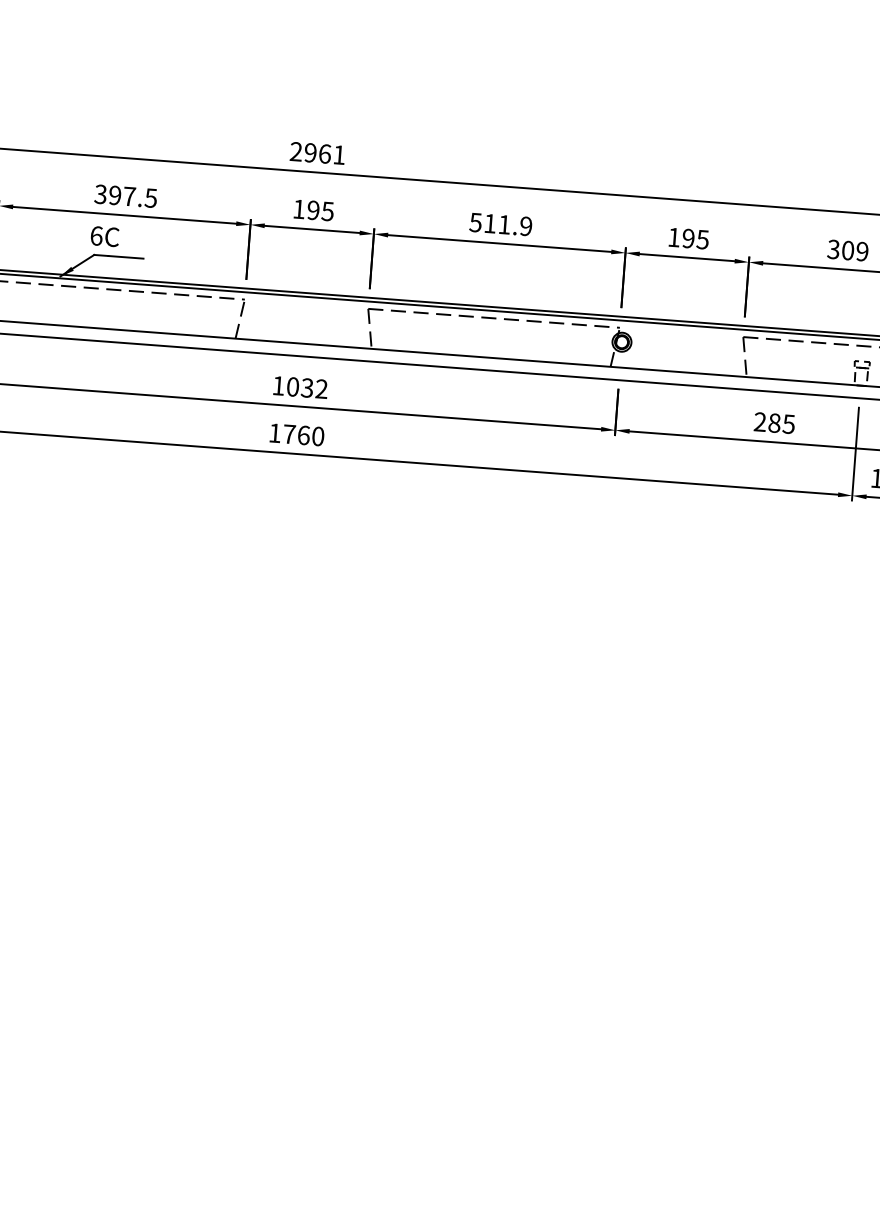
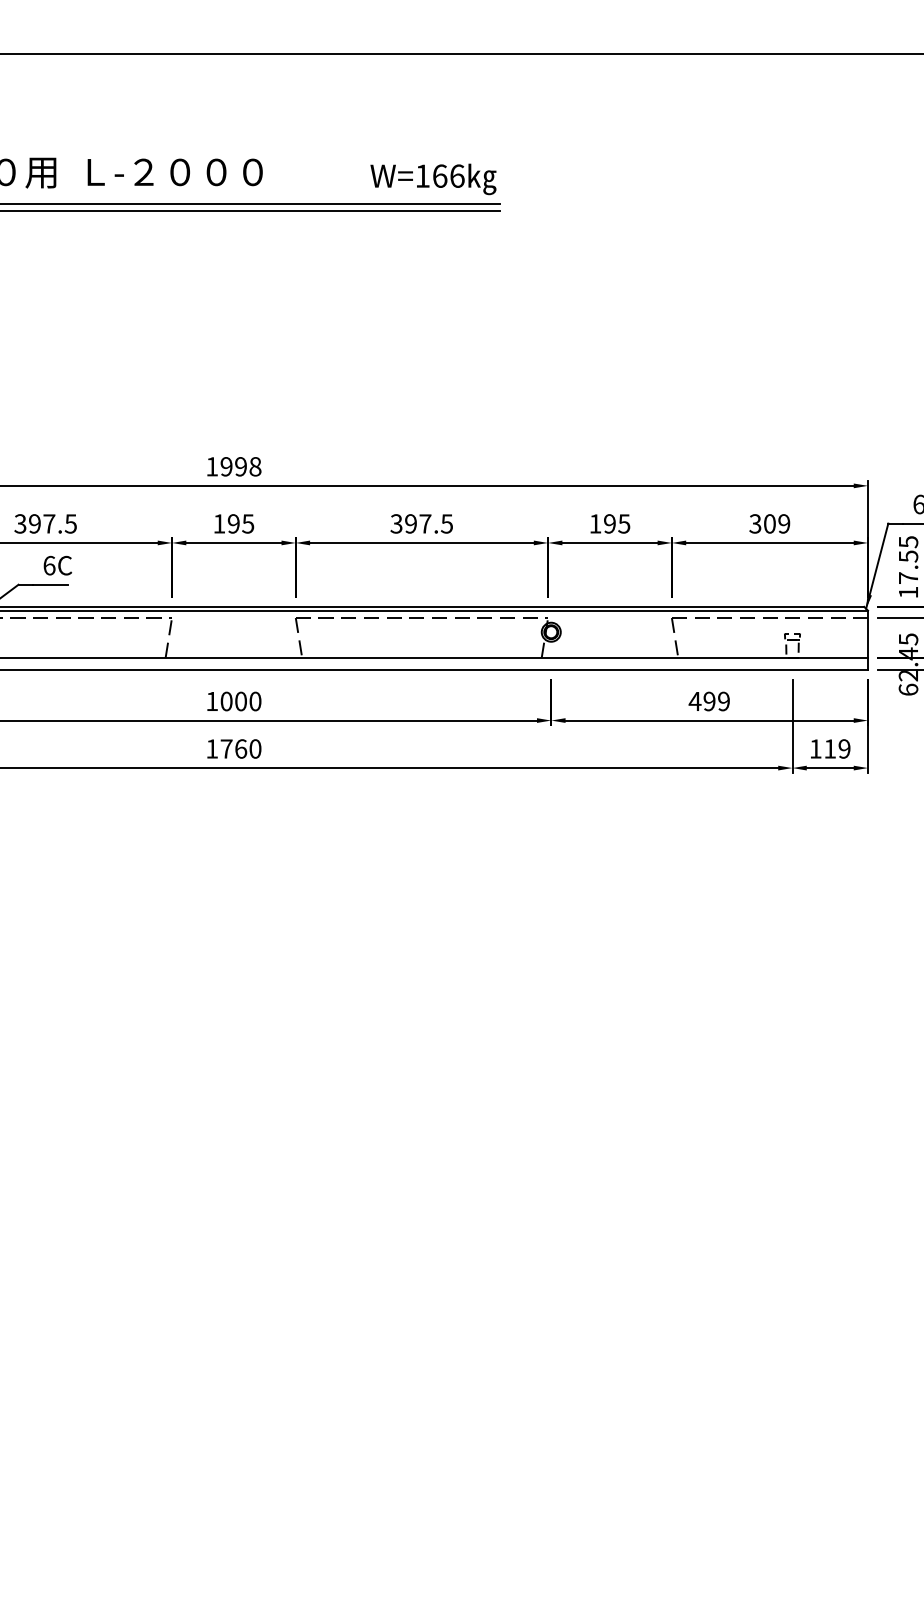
text: (317, 153) -> (233, 466), 2961 -> 1998
text: (500, 224) -> (421, 523), 511.9 -> 397.5
text: (104, 236) -> (57, 565), moved
text: (313, 388) -> (247, 701), 1032 -> 1000
text: (773, 423) -> (708, 701), 285 -> 499

